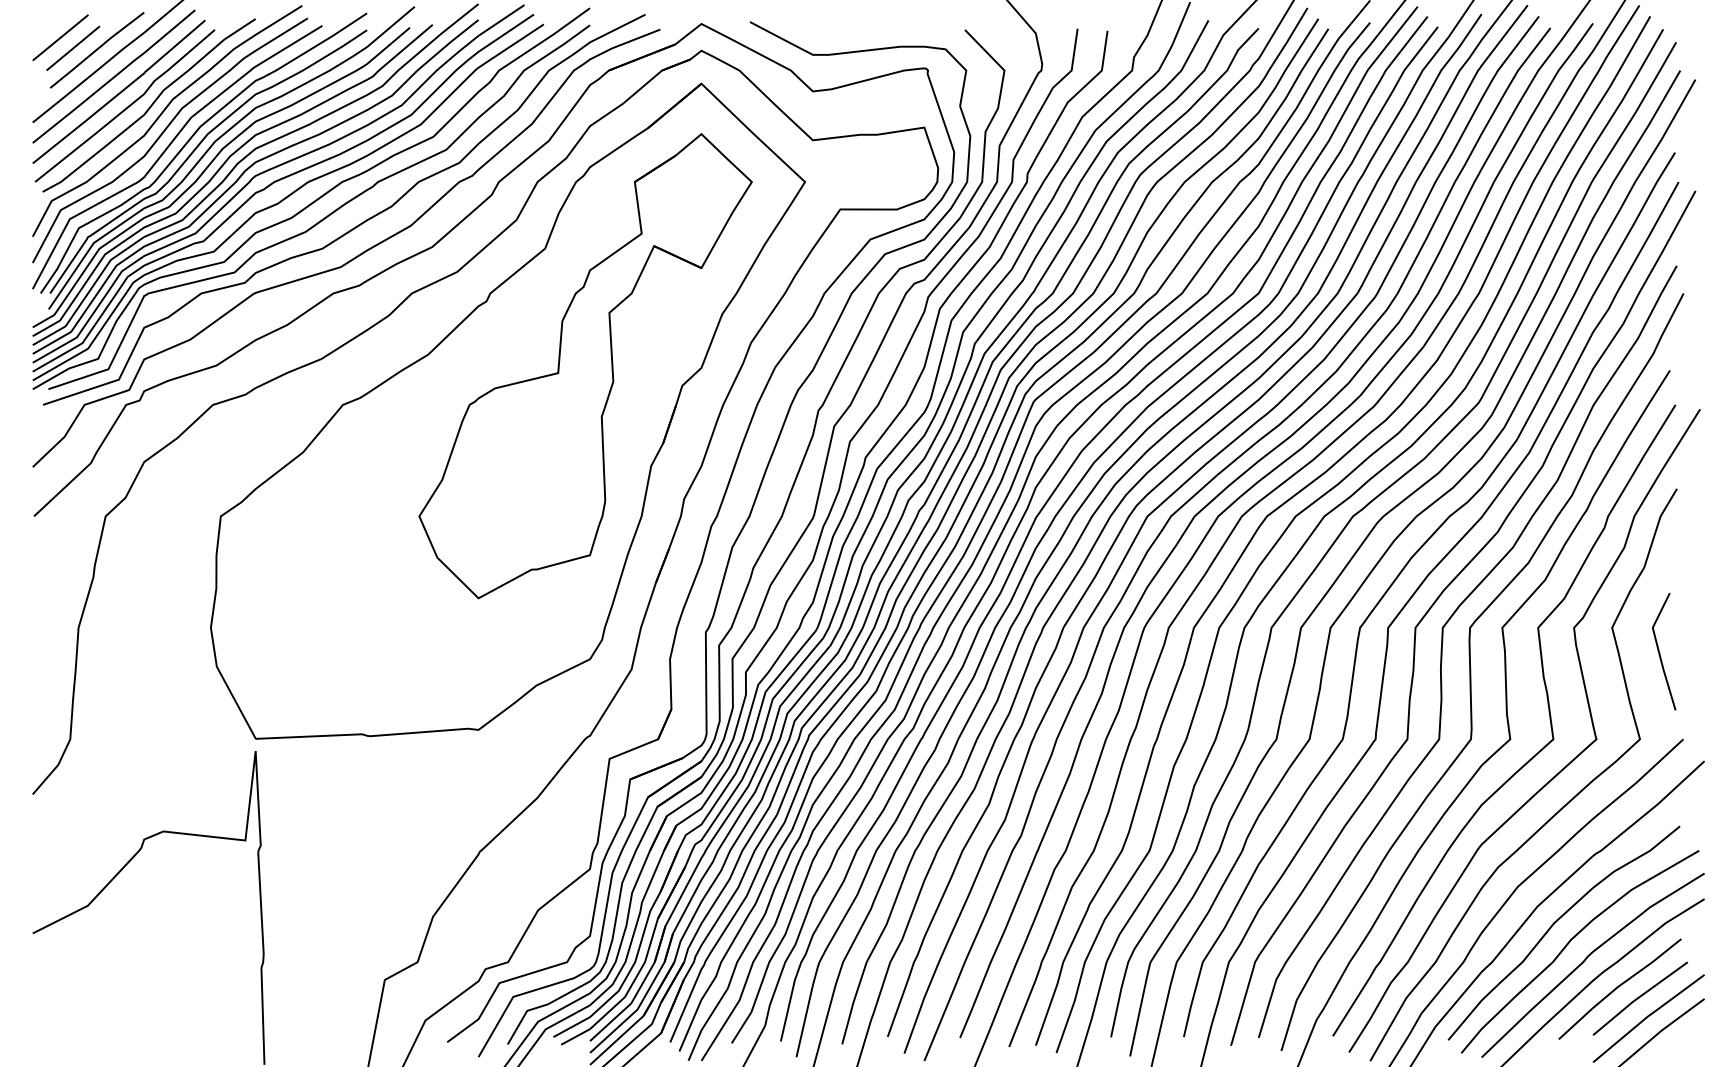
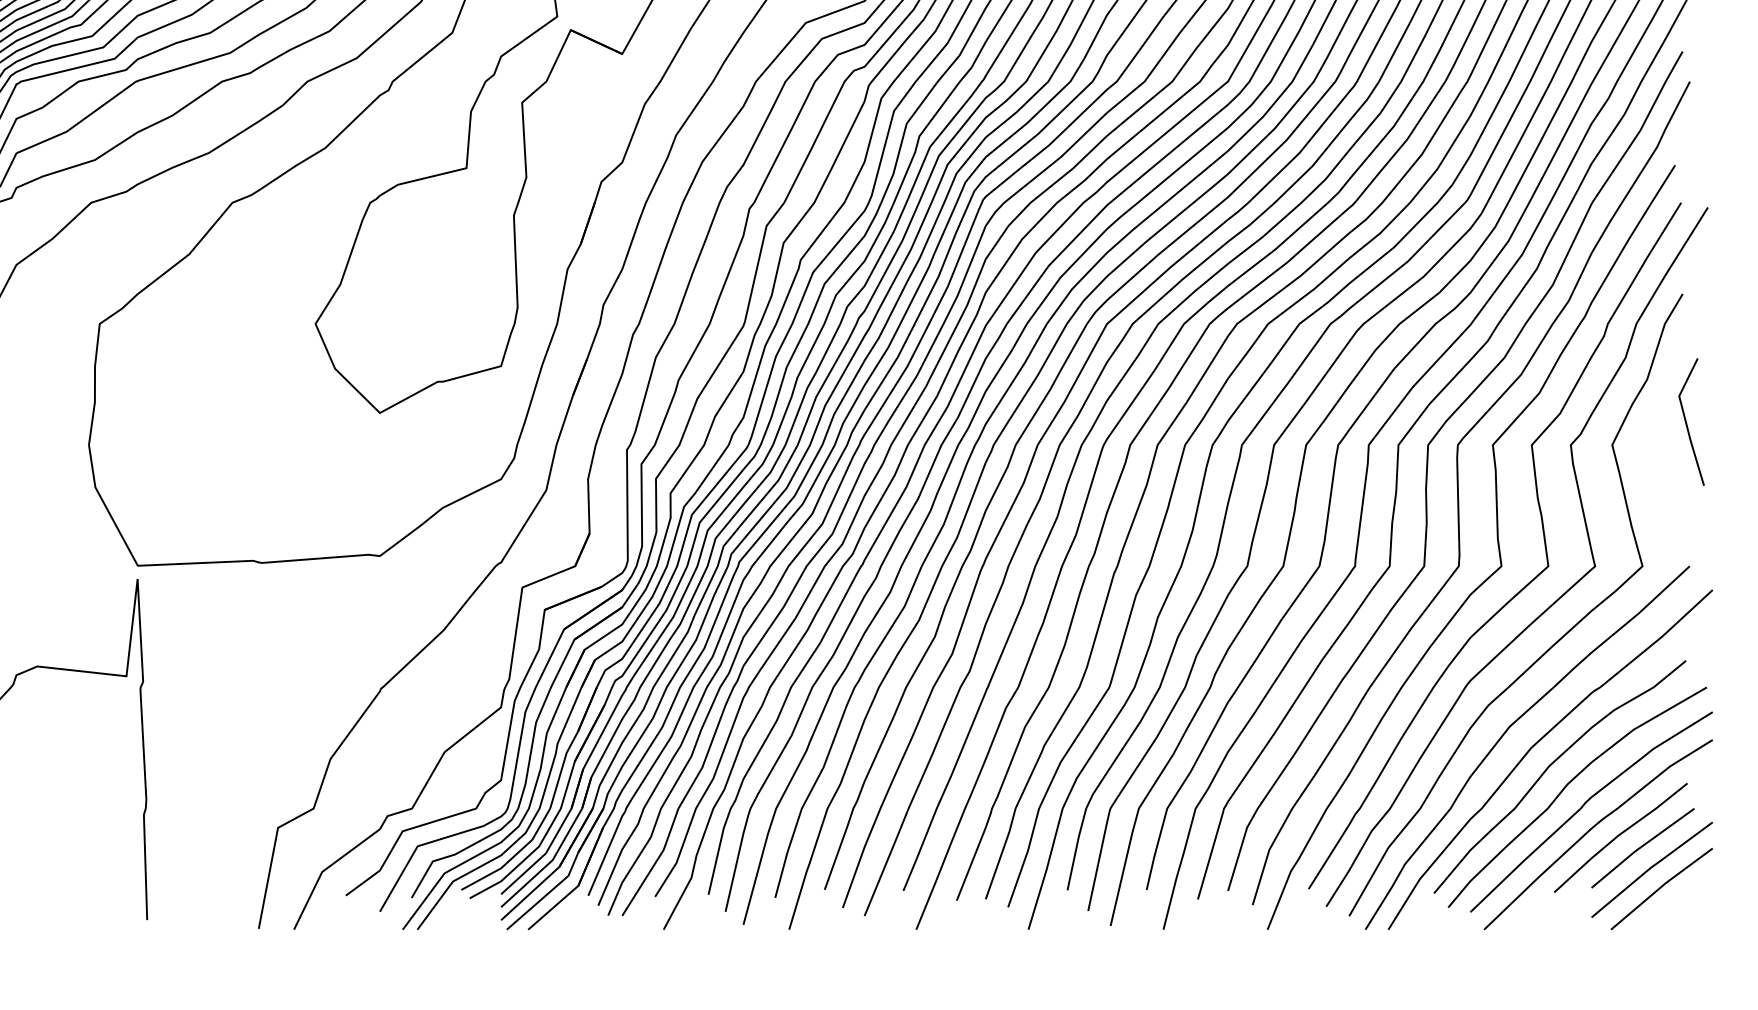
line: (1660, 653) -> (1687, 424), moved

